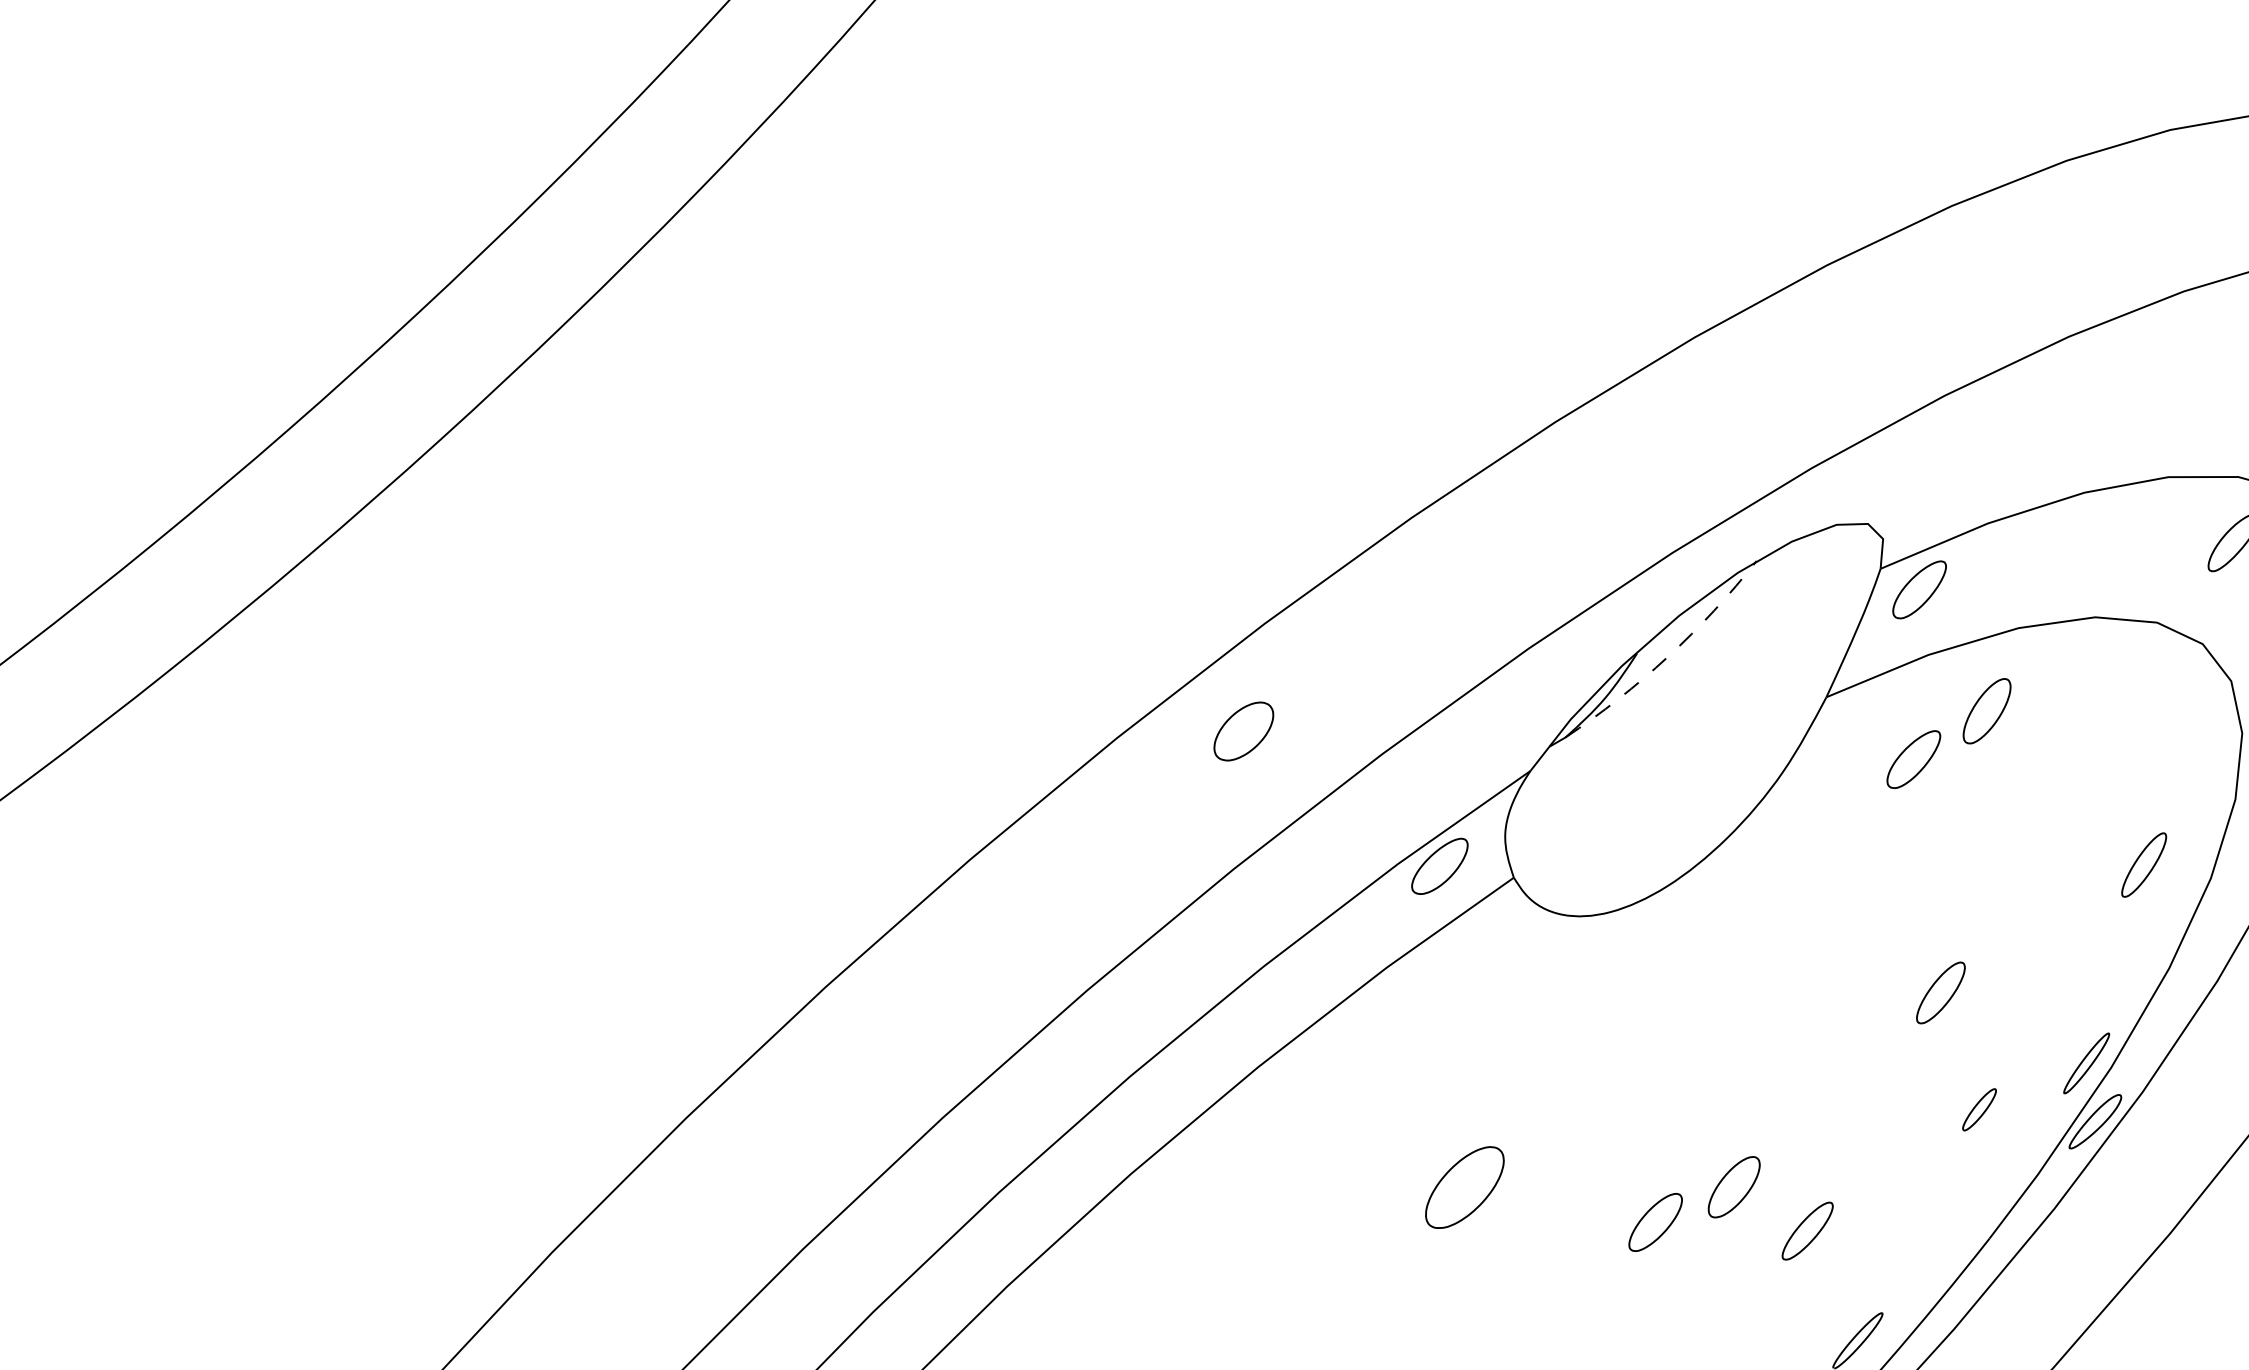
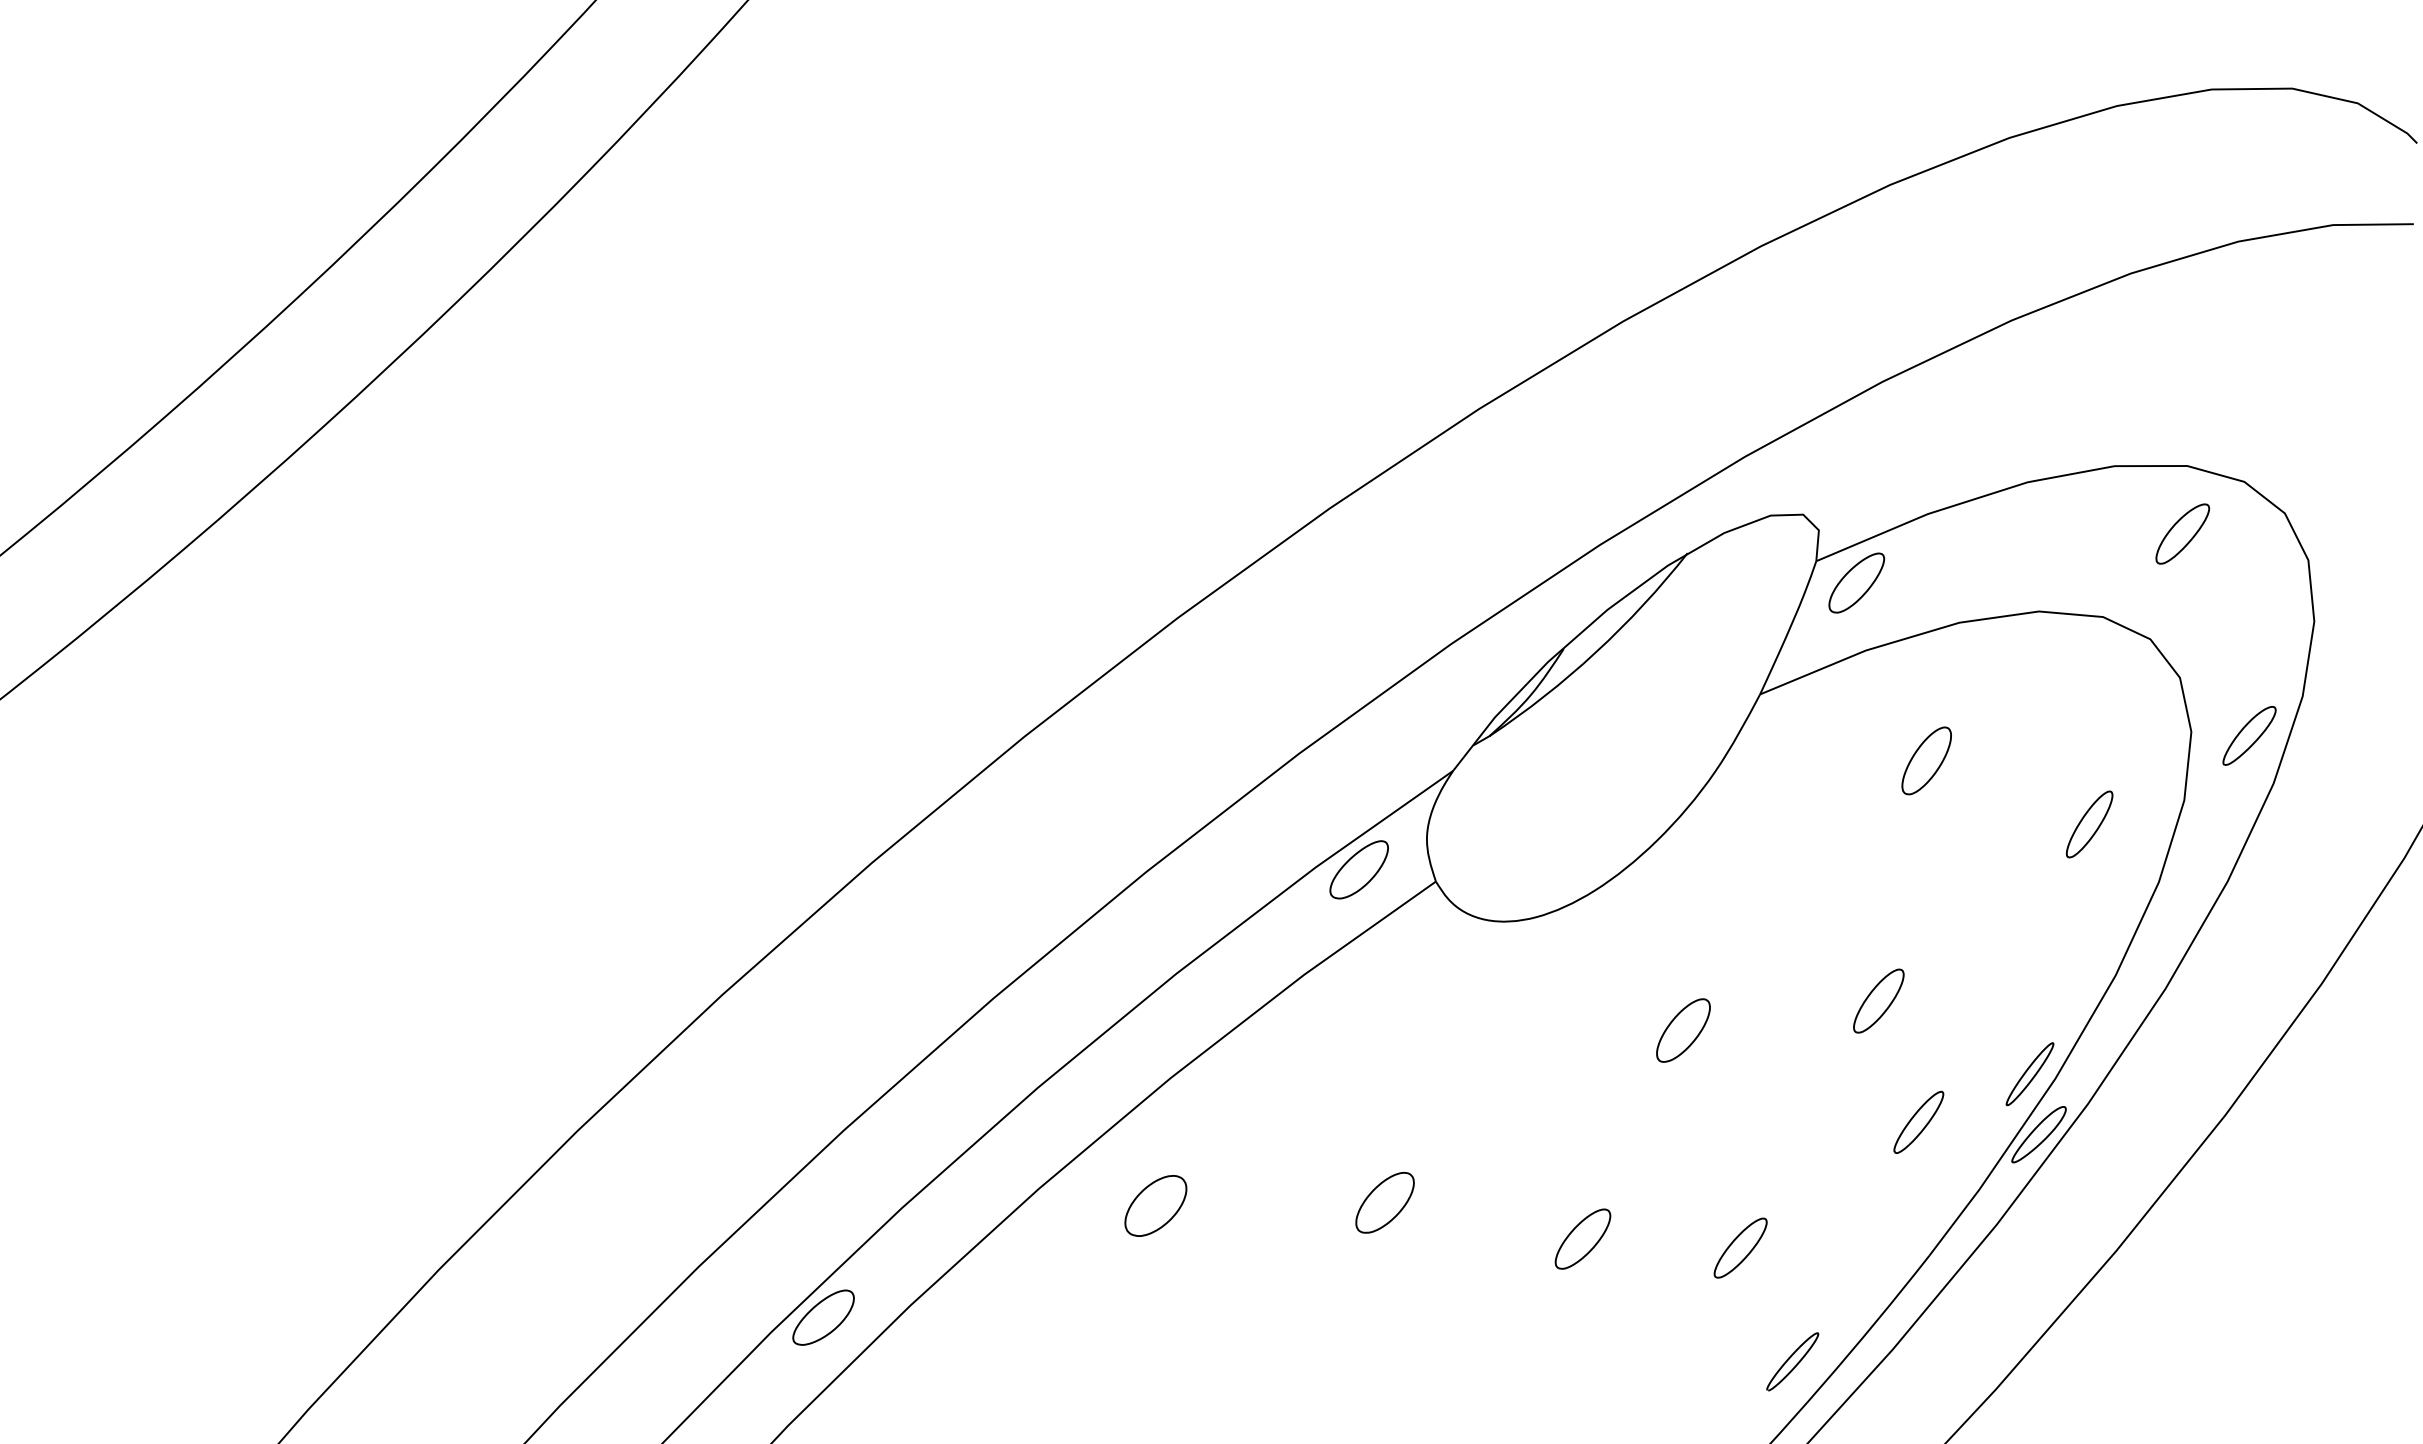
arc: (1667, 656) -> (1595, 652), dashed -> solid
part: (1986, 710) -> (1926, 760), moved
part: (1243, 731) -> (1155, 1205), moved
part: (1913, 759) -> (1850, 758), removed
part: (2144, 865) -> (2089, 824), moved
part: (1979, 1109) -> (1918, 1121), size x1.43
part: (1464, 1187) -> (1384, 1202), size x0.71
part: (1734, 1187) -> (1683, 1030), moved
part: (923, 1298) -> (823, 1317), added

